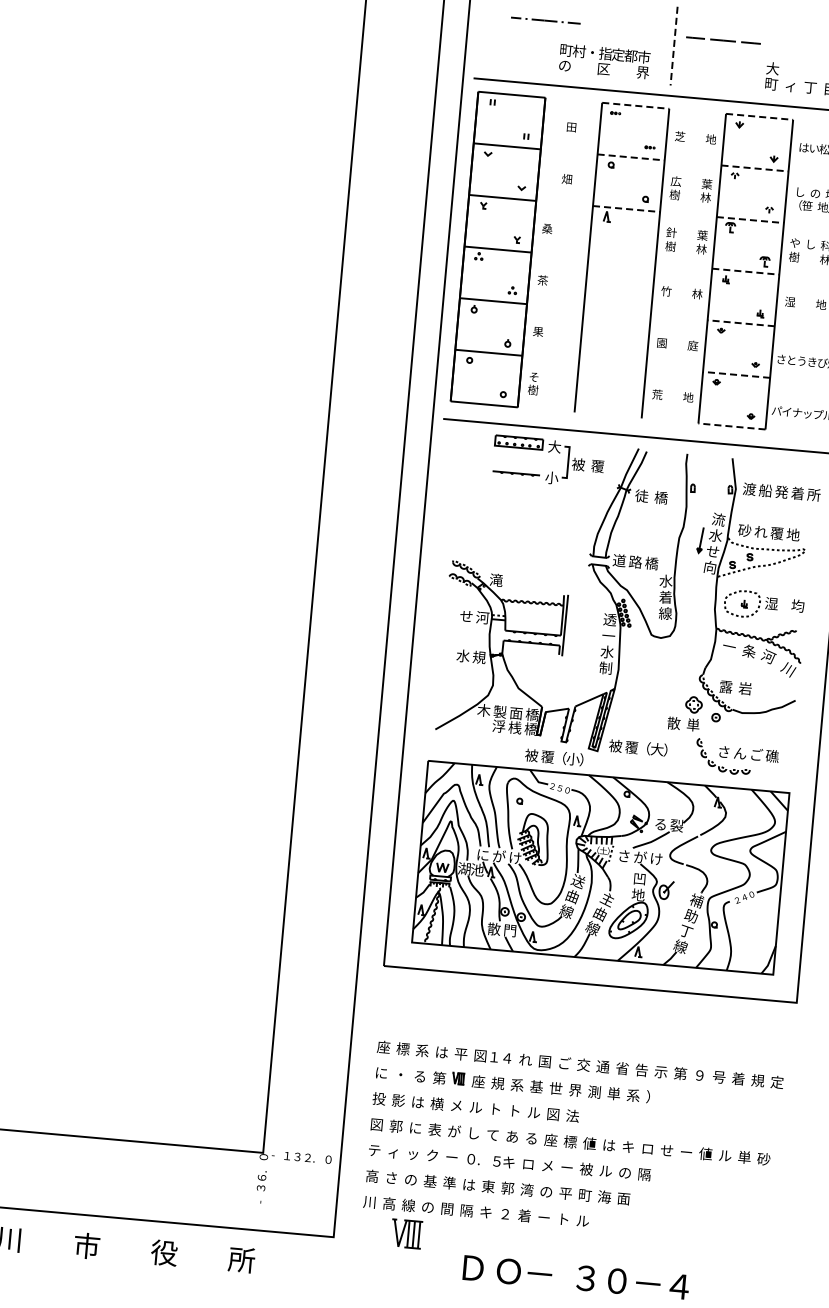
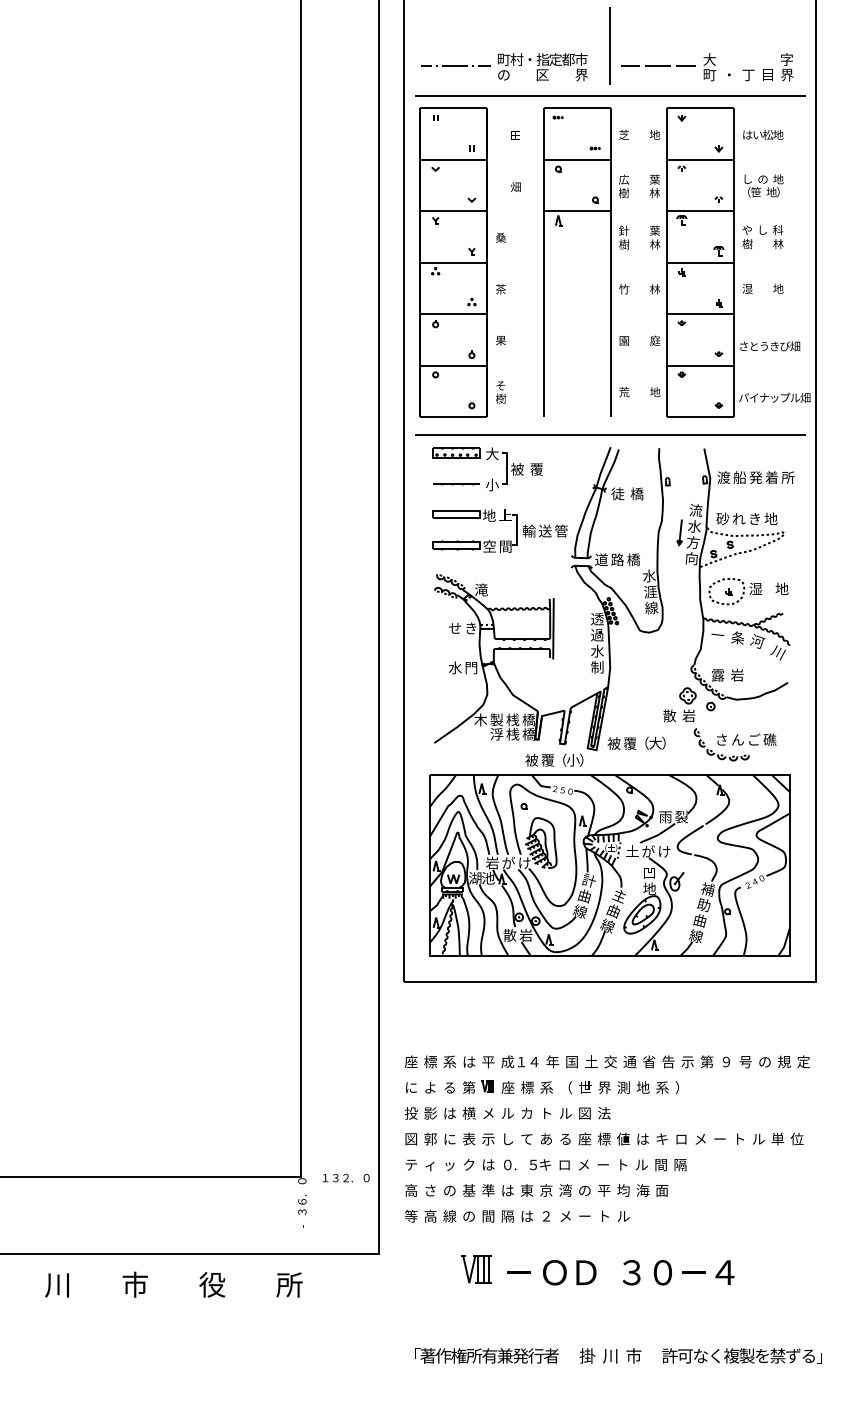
line: (545, 20) -> (455, 65), moved
line: (723, 39) -> (658, 65), moved
line: (674, 46) -> (610, 46), dashed -> solid
text: (790, 87) -> (728, 76), ィ -> ・
line: (635, 105) -> (577, 108), dashed -> solid
line: (760, 117) -> (701, 108), dashed -> solid
line: (631, 157) -> (577, 159), dashed -> solid
line: (755, 168) -> (701, 159), dashed -> solid
line: (626, 209) -> (577, 211), dashed -> solid
line: (750, 220) -> (701, 211), dashed -> solid
line: (746, 271) -> (701, 262), dashed -> solid
line: (740, 323) -> (700, 314), dashed -> solid
line: (736, 374) -> (700, 365), dashed -> solid
line: (731, 426) -> (700, 417), dashed -> solid
part: (549, 452) -> (487, 459), moved
part: (516, 512) -> (495, 521), added
text: (776, 533) -> (754, 519), 覆 -> き
text: (712, 551) -> (692, 542), せ -> 方
text: (665, 596) -> (650, 591), 着 -> 涯
text: (797, 605) -> (781, 588), 均 -> 地
text: (482, 617) -> (471, 628), 河 -> き
text: (608, 636) -> (597, 635), 一 -> 過
text: (479, 657) -> (471, 667), 規 -> 門
text: (515, 712) -> (512, 719), 面 -> 桟
text: (693, 724) -> (689, 715), 単 -> 岩
text: (660, 824) -> (665, 817), る -> 雨
text: (483, 854) -> (492, 862), に -> 岩
text: (624, 855) -> (632, 851), さ -> 土
text: (577, 881) -> (588, 880), 送 -> 計
text: (509, 930) -> (525, 935), 門 -> 岩
text: (686, 931) -> (700, 920), 丁 -> 曲
text: (480, 1055) -> (507, 1061), 図 -> 成
text: (525, 1059) -> (552, 1061), れ -> 年
text: (564, 1062) -> (591, 1061), ご -> 土
text: (400, 1074) -> (430, 1087), ・ -> よ
text: (738, 1078) -> (764, 1061), 着 -> の
text: (498, 1083) -> (527, 1087), 規 -> 標
text: (536, 1086) -> (565, 1087), 基 -> （
text: (613, 1093) -> (642, 1087), 単 -> 地
text: (494, 1109) -> (526, 1113), ト -> カ
text: (454, 1130) -> (488, 1138), が -> 示
text: (666, 1149) -> (700, 1138), せ -> メ
text: (705, 1153) -> (738, 1138), 値 -> ト
text: (452, 1157) -> (488, 1164), ー -> は
text: (763, 1158) -> (796, 1138), 砂 -> 位
text: (586, 1169) -> (622, 1164), 被 -> ト
text: (624, 1173) -> (660, 1165), の -> 間
text: (507, 1188) -> (546, 1190), 郭 -> 京
text: (585, 1195) -> (623, 1190), 町 -> 均
text: (370, 1201) -> (411, 1215), 川 -> 等
text: (486, 1211) -> (527, 1215), キ -> は
text: (524, 1216) -> (565, 1216), 着 -> メ
part: (406, 1233) -> (476, 1269), moved
text: (472, 1268) -> (518, 1272), Ｄ -> －
text: (539, 1274) -> (585, 1272), － -> Ｄ

